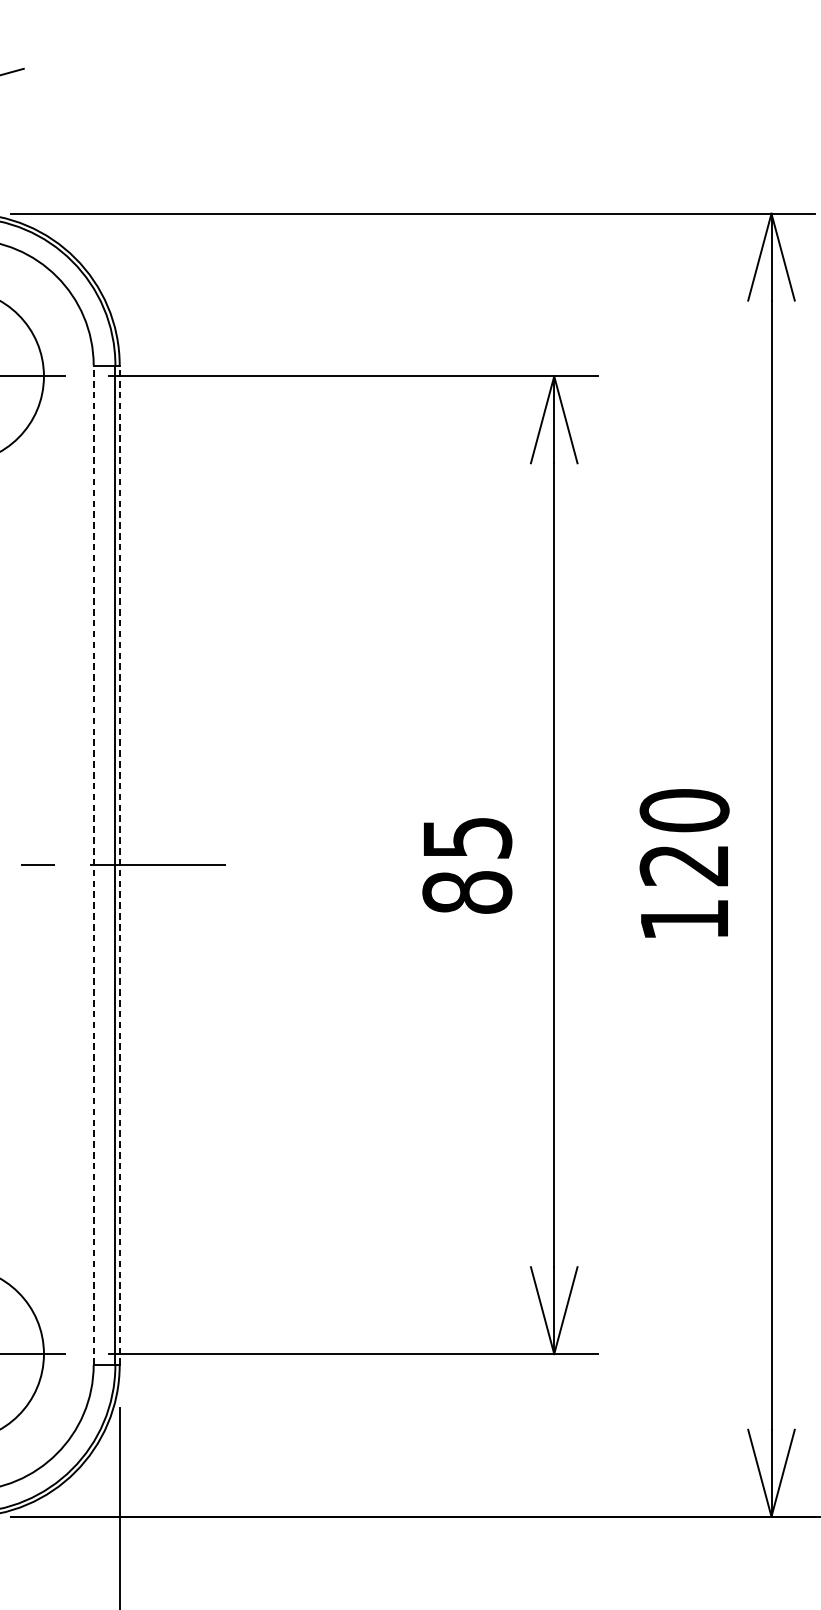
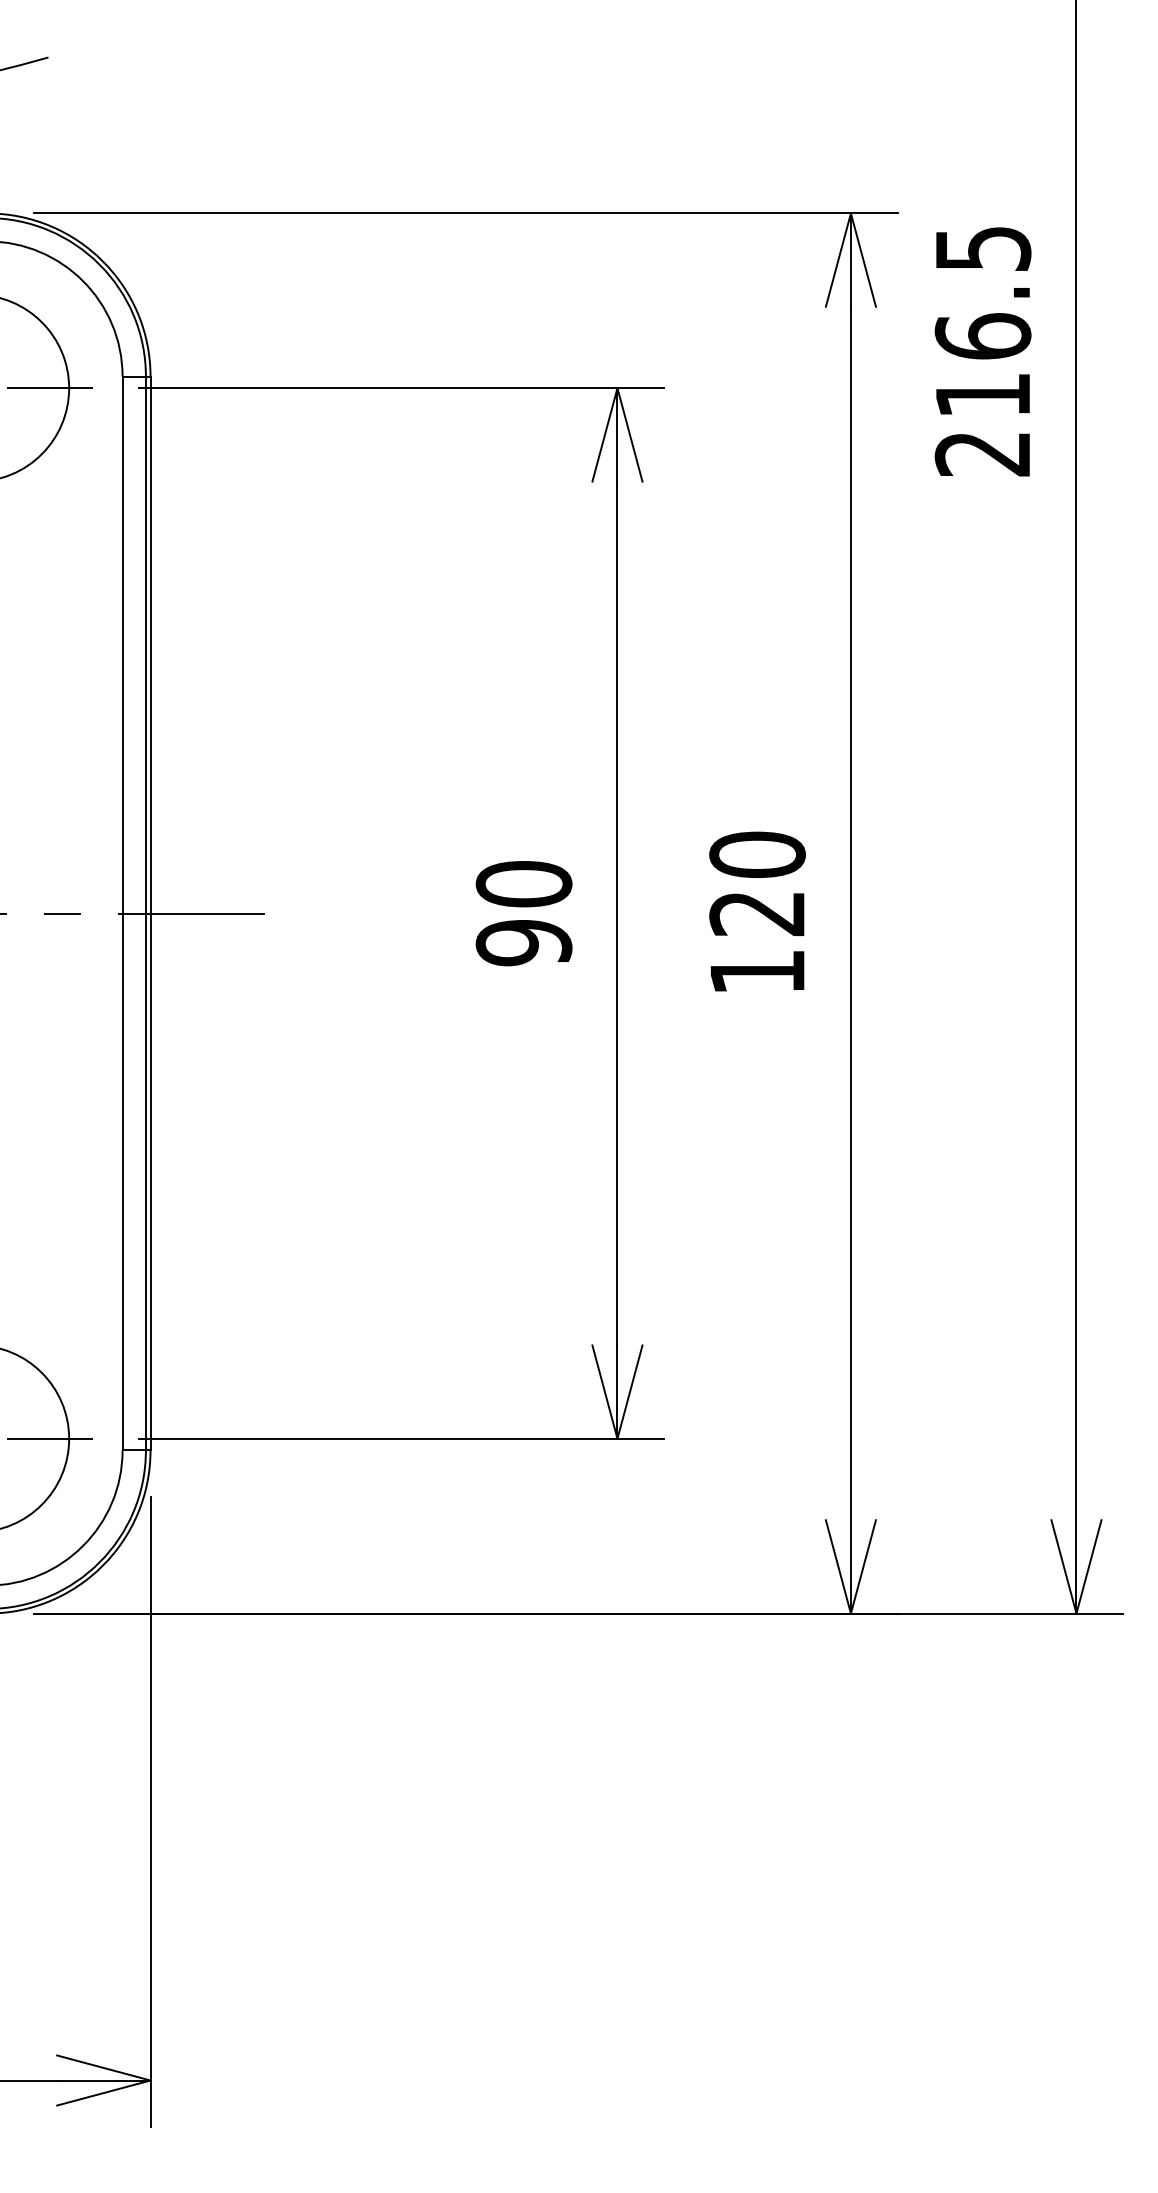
line: (93, 865) -> (122, 913), dashed -> solid
line: (119, 865) -> (150, 913), dashed -> solid
text: (466, 865) -> (523, 913), 85 -> 90

